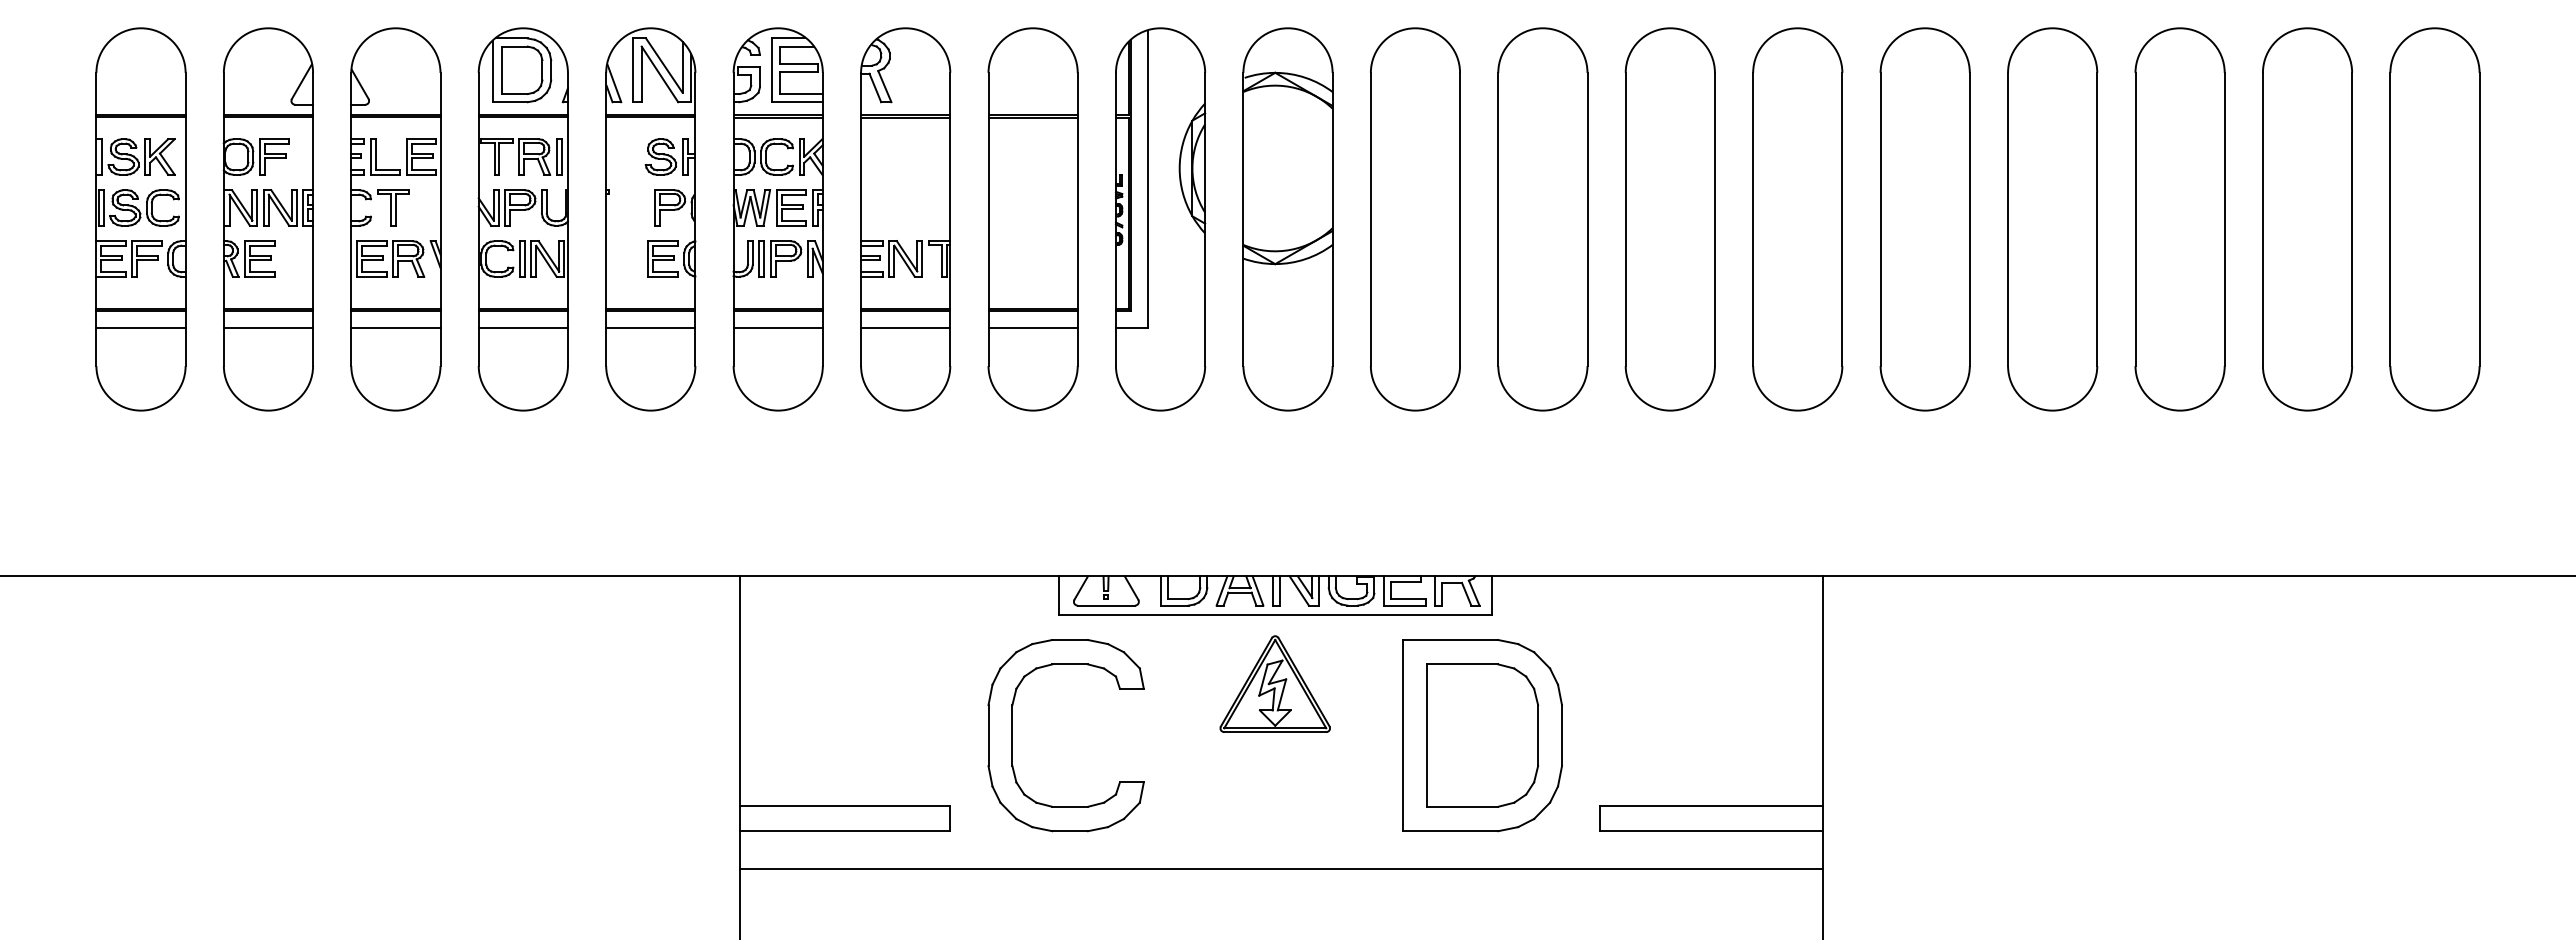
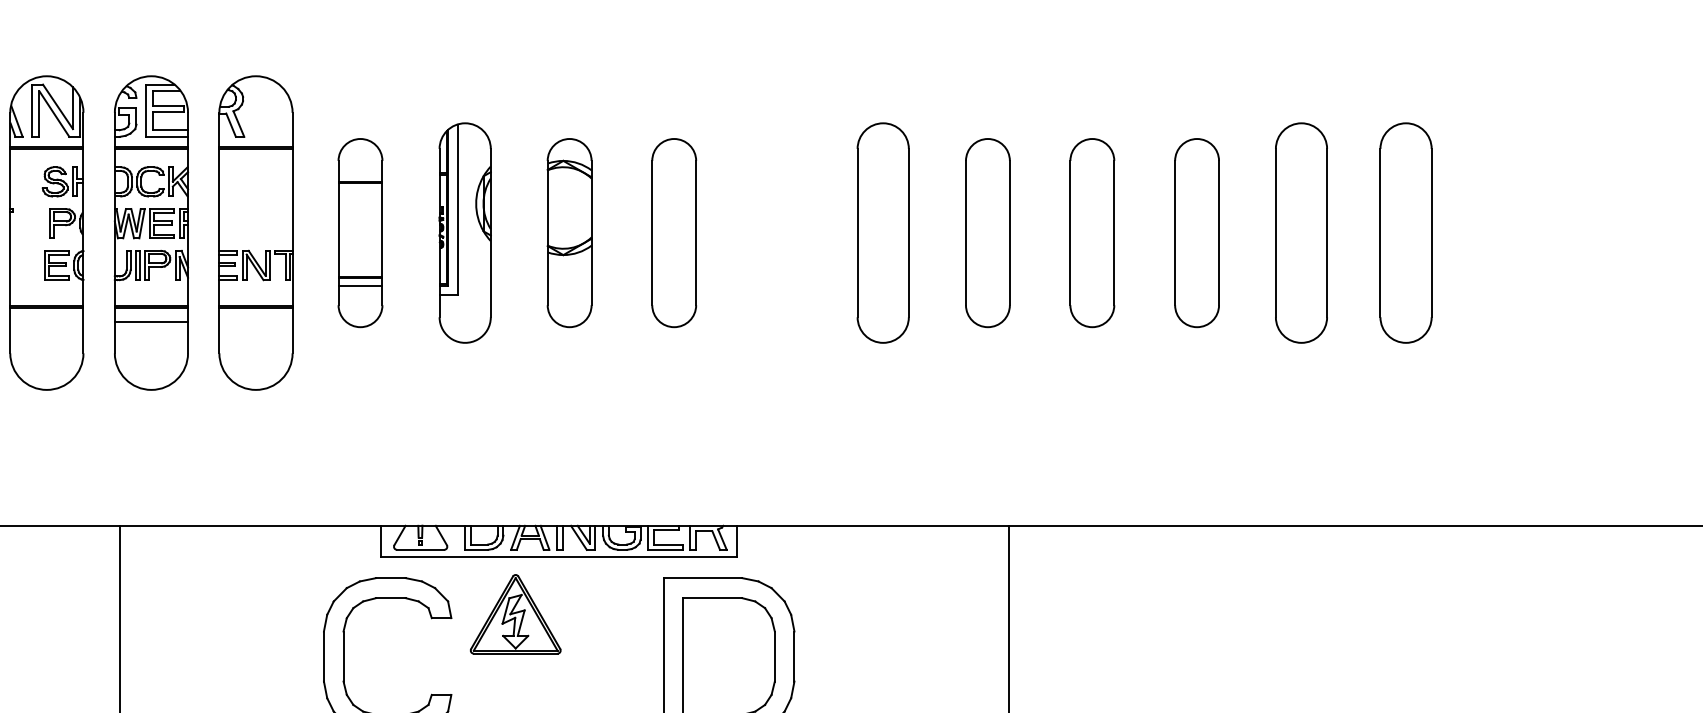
part: (1032, 219) -> (360, 233), size x0.6
part: (1160, 219) -> (465, 233), size x0.7
part: (1287, 219) -> (569, 233), size x0.6
part: (1415, 219) -> (674, 233), size x0.6
part: (1542, 219) -> (778, 233), removed
part: (1669, 219) -> (882, 233), size x0.7
part: (1797, 219) -> (987, 233), size x0.6
part: (1924, 219) -> (1091, 233), size x0.6
part: (2052, 219) -> (1196, 233), size x0.6
part: (2179, 219) -> (1301, 233), size x0.7
part: (2307, 219) -> (1406, 233), size x0.7
part: (2434, 219) -> (1510, 233), removed
line: (650, 327) -> (46, 321), removed
line: (905, 327) -> (255, 321), removed
part: (1274, 683) -> (515, 613), moved

